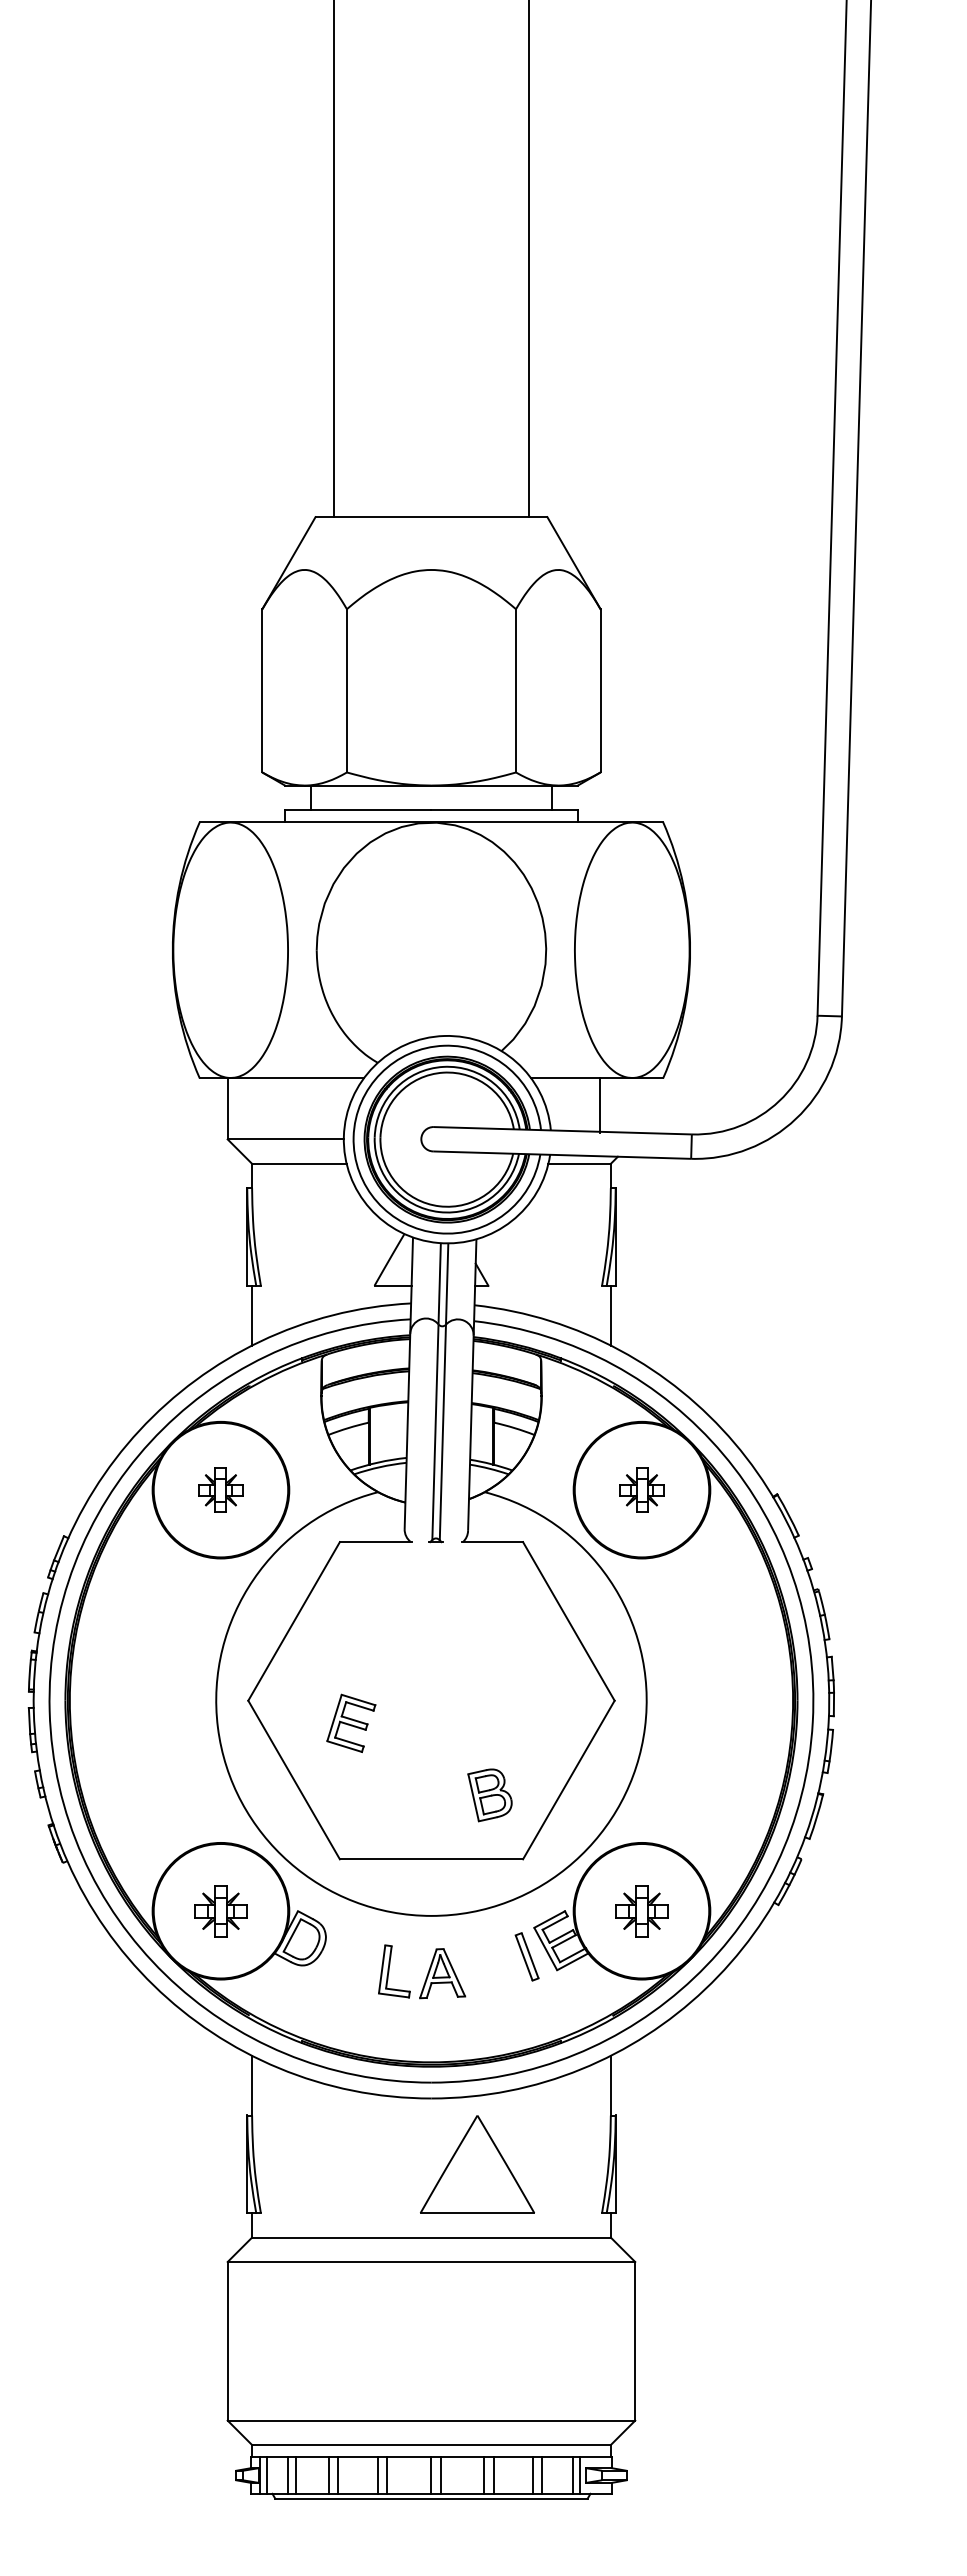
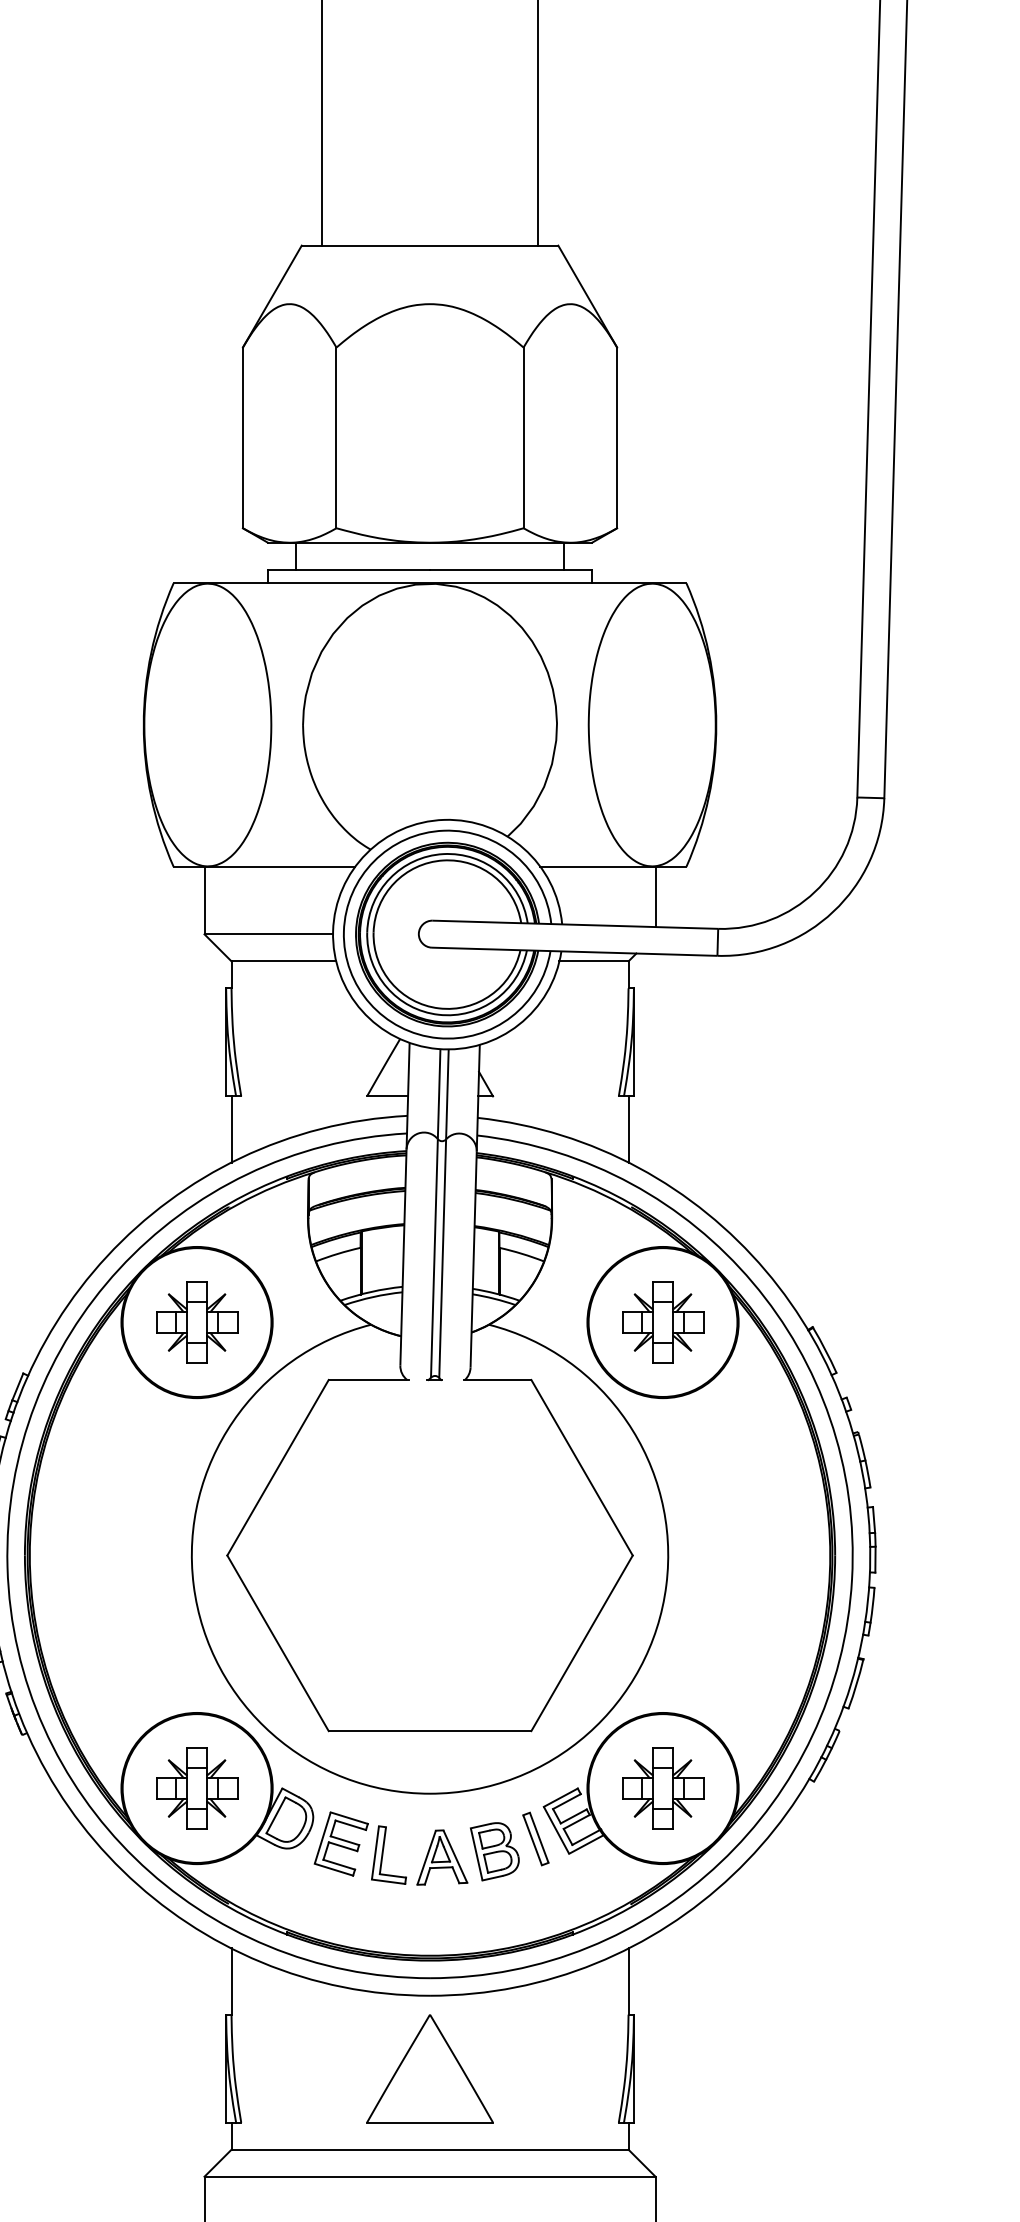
line: (600, 1105) -> (655, 896), moved
part: (220, 1490) -> (196, 1322), size x1.67
part: (641, 1490) -> (662, 1322), size x1.67
part: (351, 1722) -> (341, 1843), moved
part: (489, 1795) -> (494, 1851), moved
part: (220, 1911) -> (196, 1788), size x1.43
part: (641, 1911) -> (662, 1788), size x1.43
part: (477, 2164) -> (430, 2068), moved

